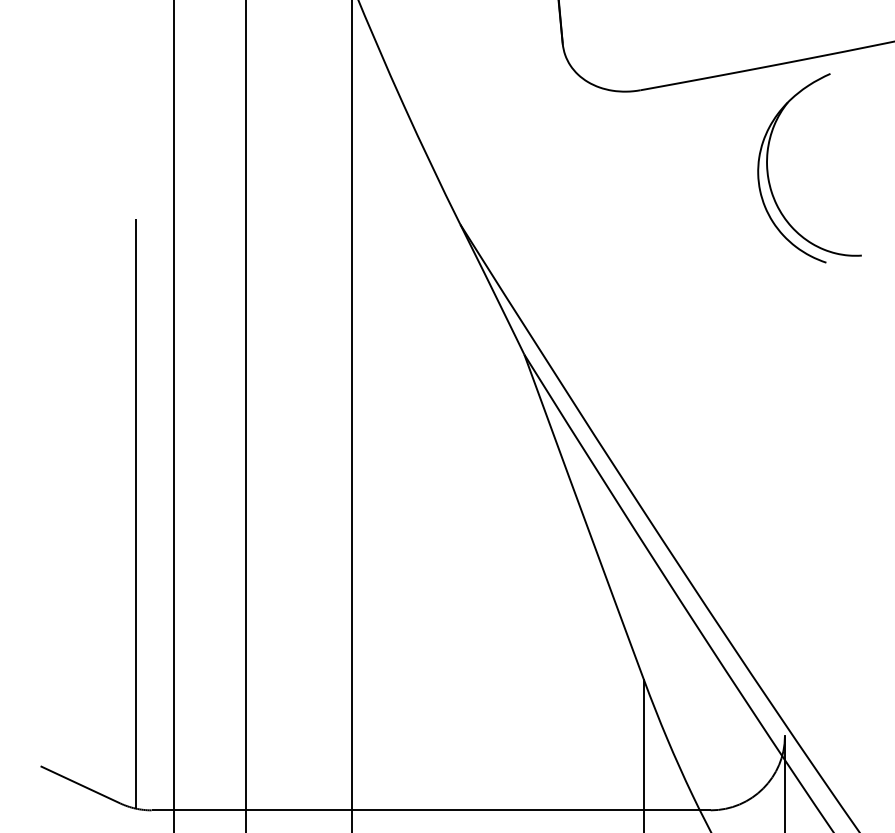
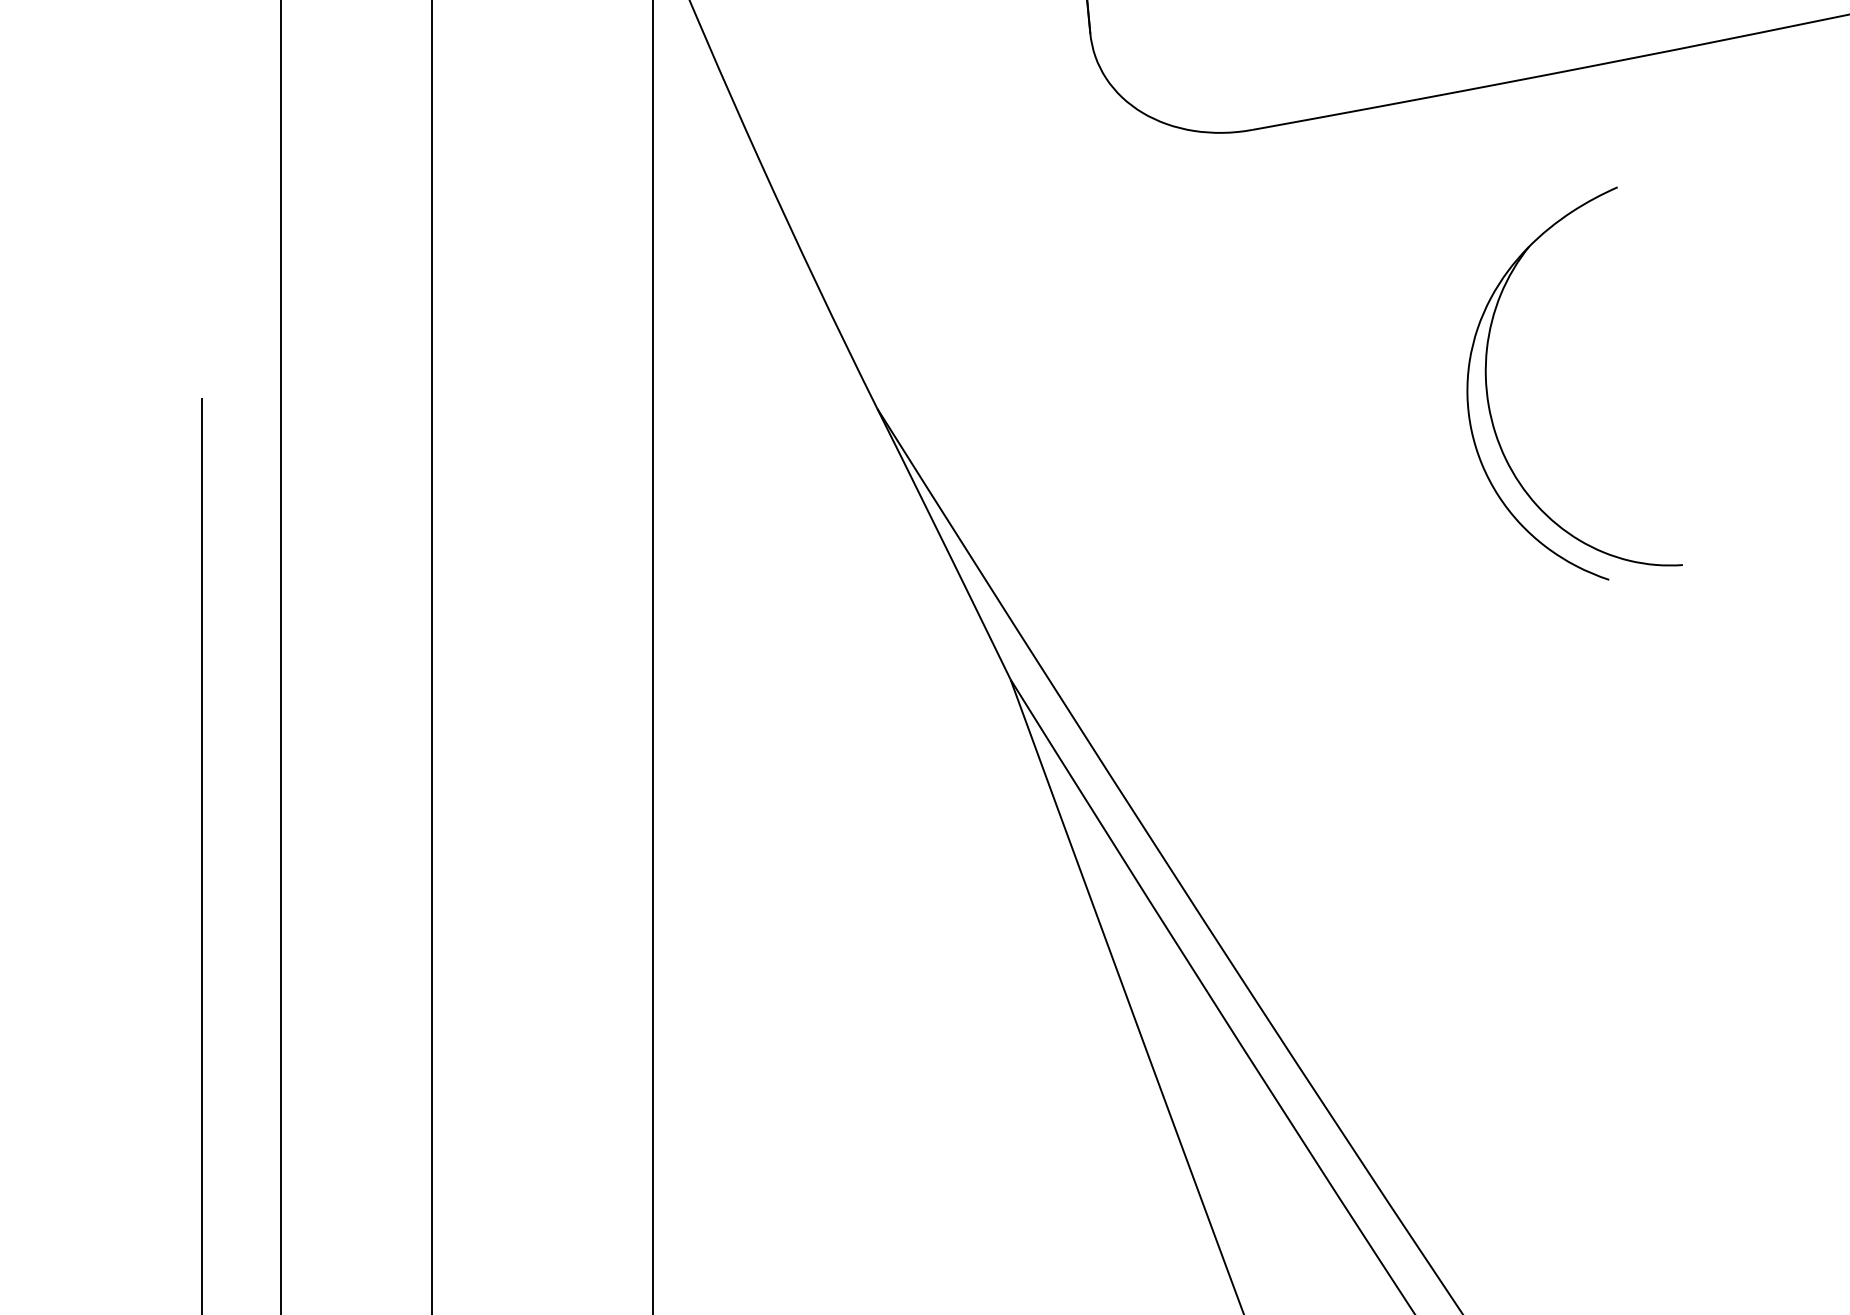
part: (768, 168) -> (1488, 384), moved

